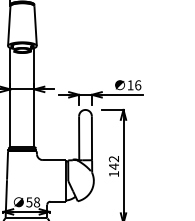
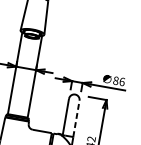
text: (130, 85) -> (115, 80), 16 -> 86
line: (91, 138) -> (76, 118), solid -> dashed

